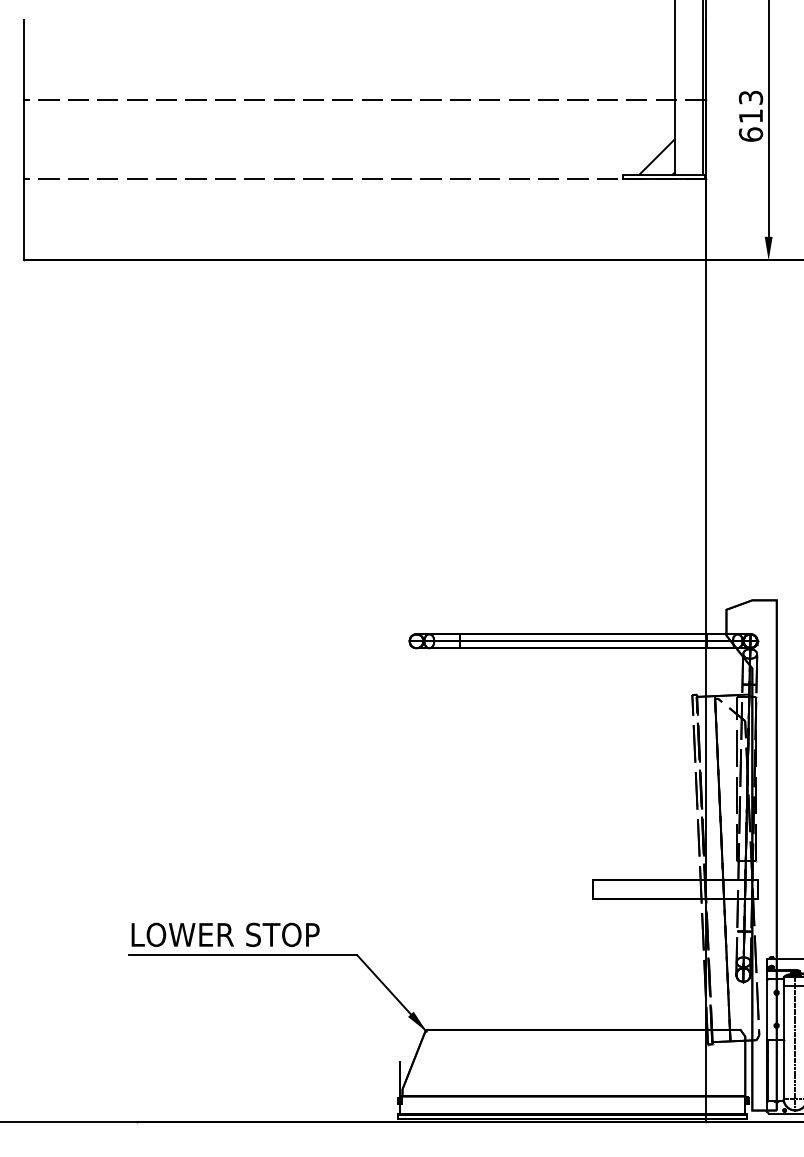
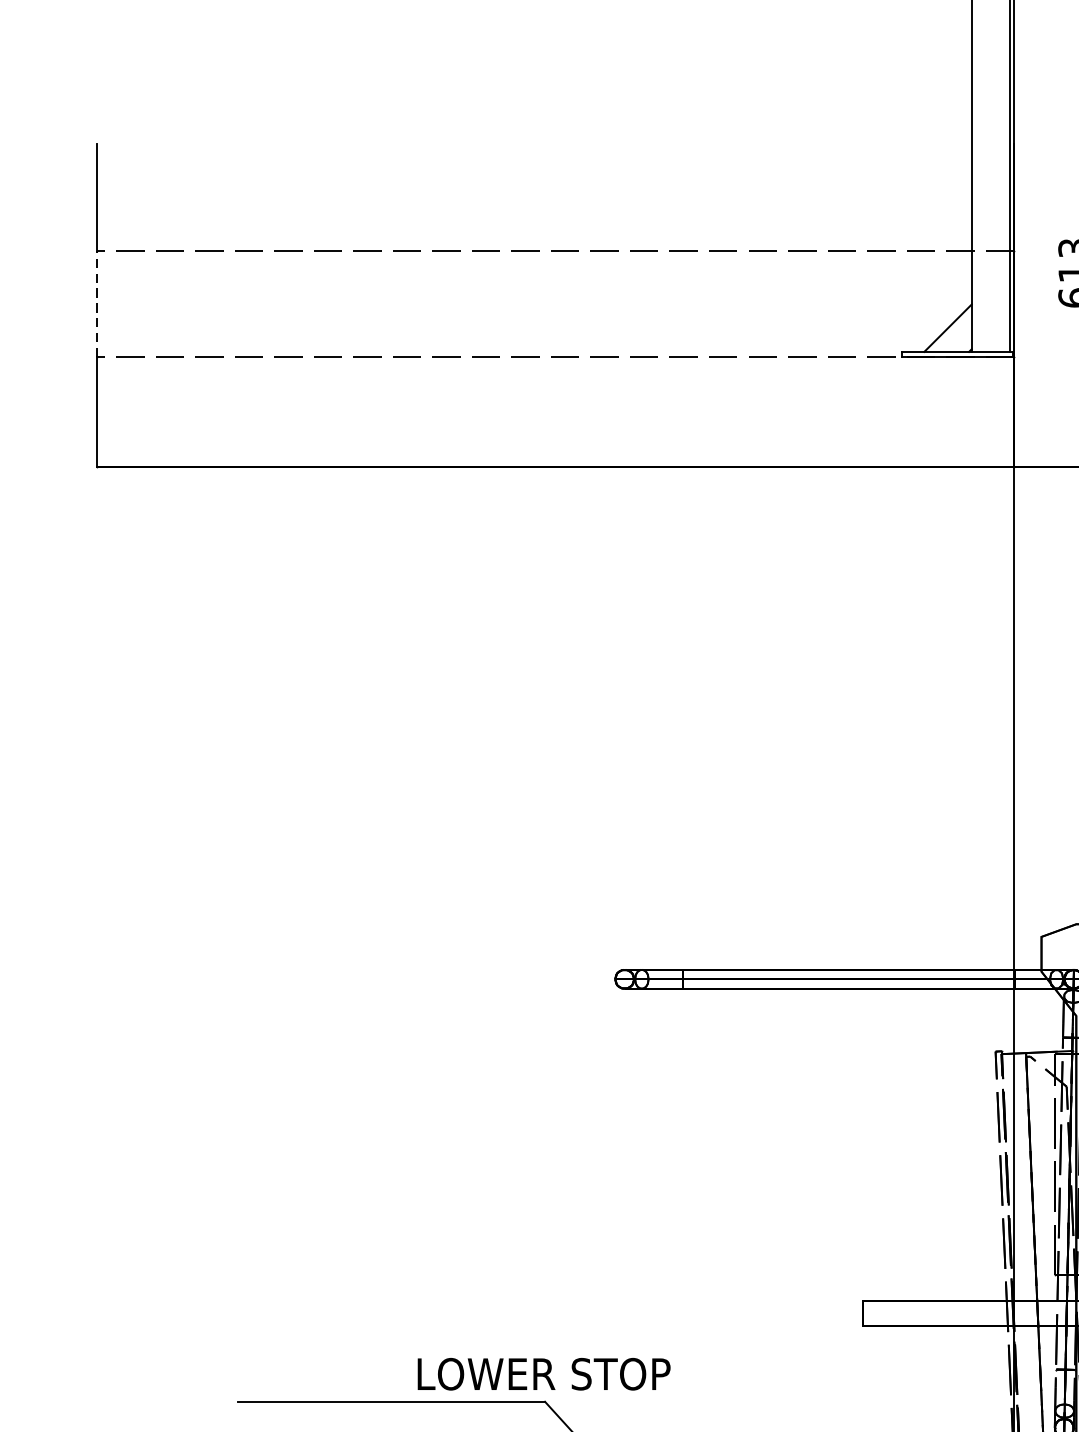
line: (24, 138) -> (97, 303), solid -> dashed
text: (225, 934) -> (543, 1373), moved

